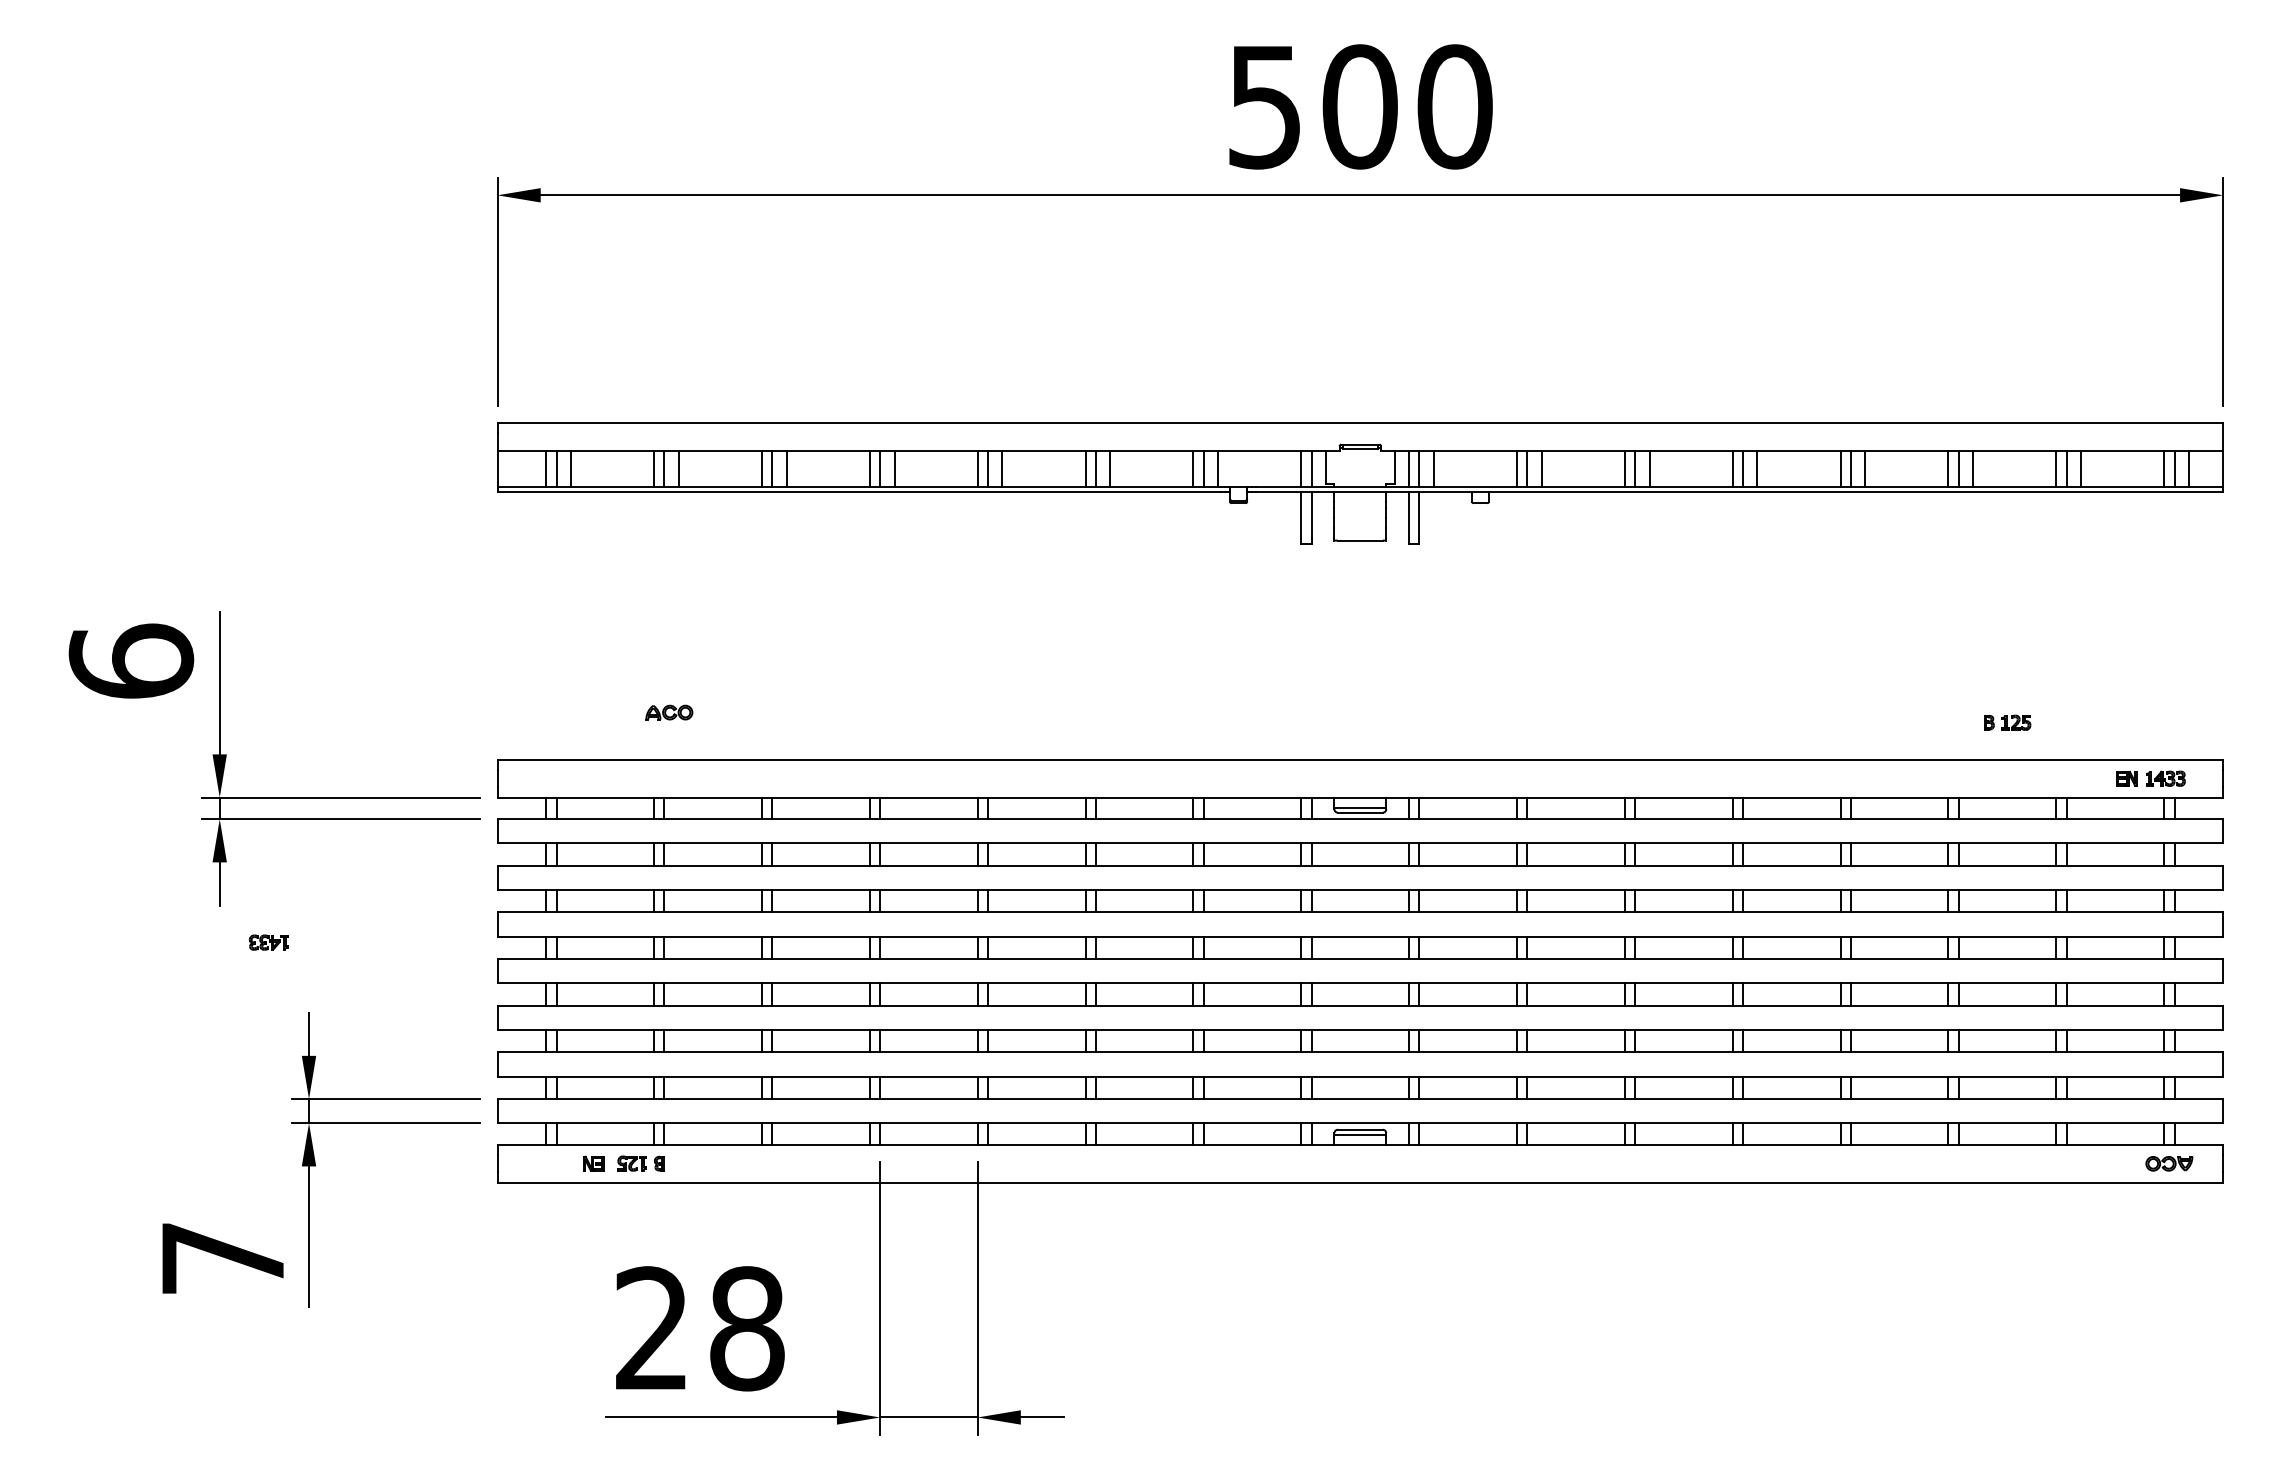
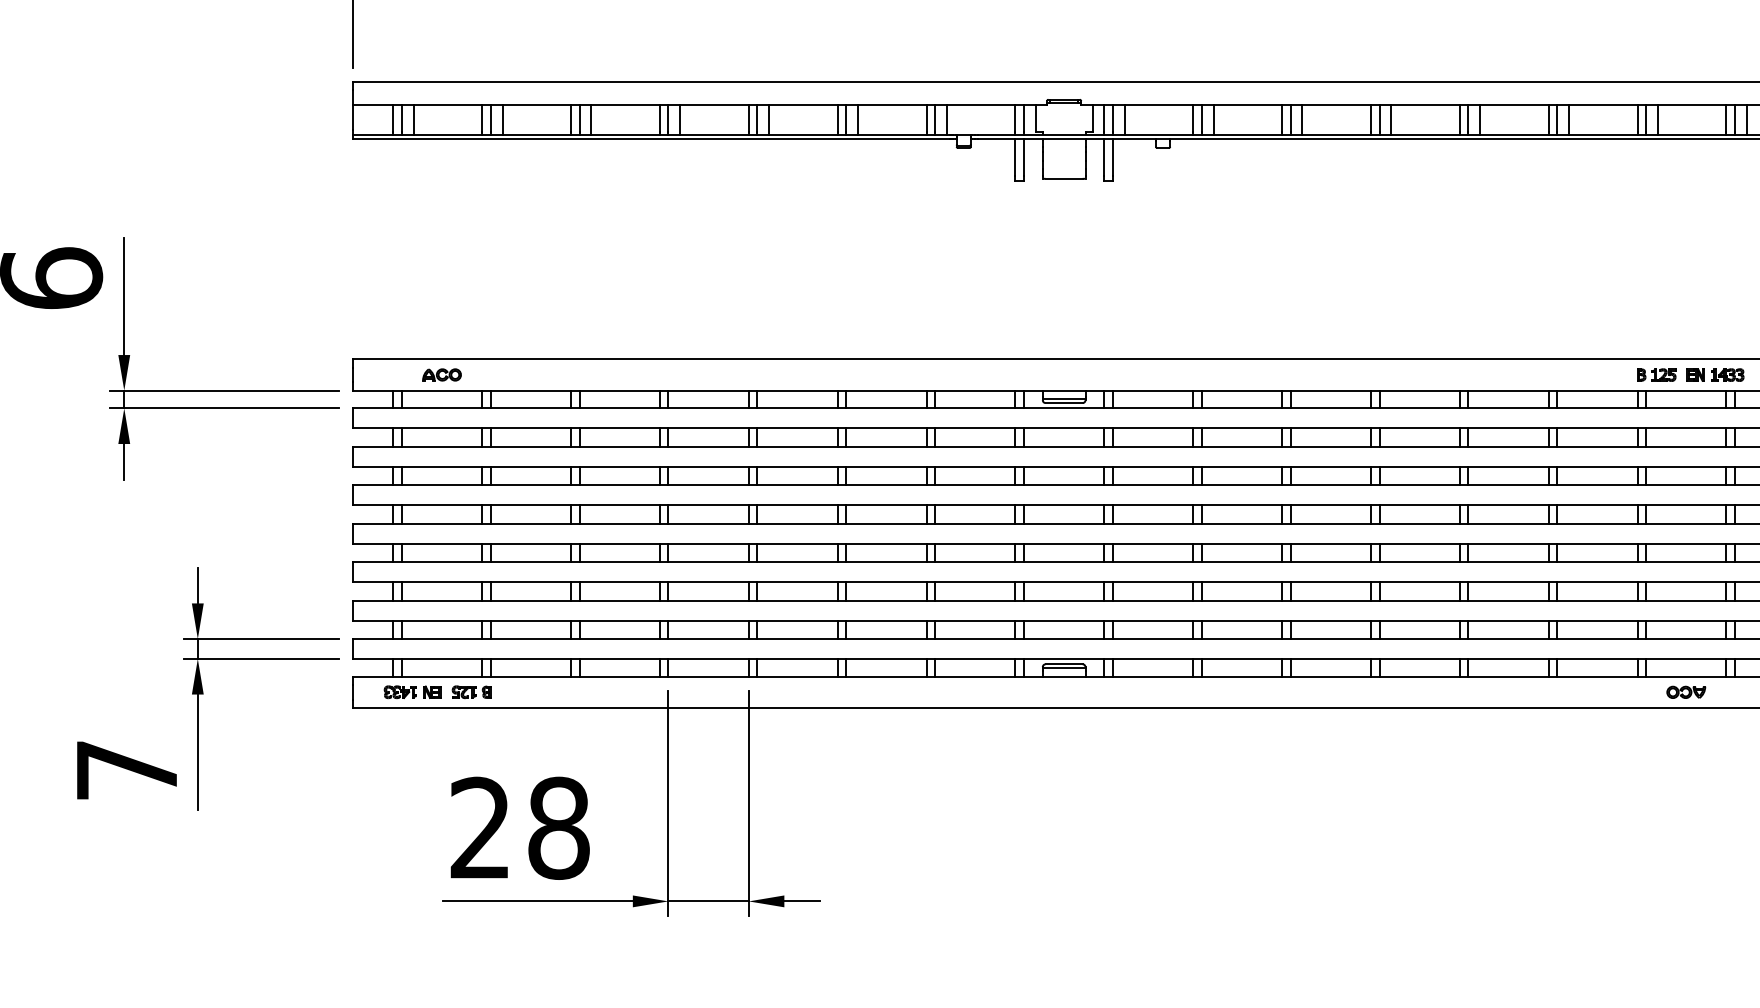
part: (669, 712) -> (442, 374), moved
part: (2007, 722) -> (1656, 374), moved
part: (268, 942) -> (400, 692), moved
part: (2169, 1163) -> (1686, 692), moved

